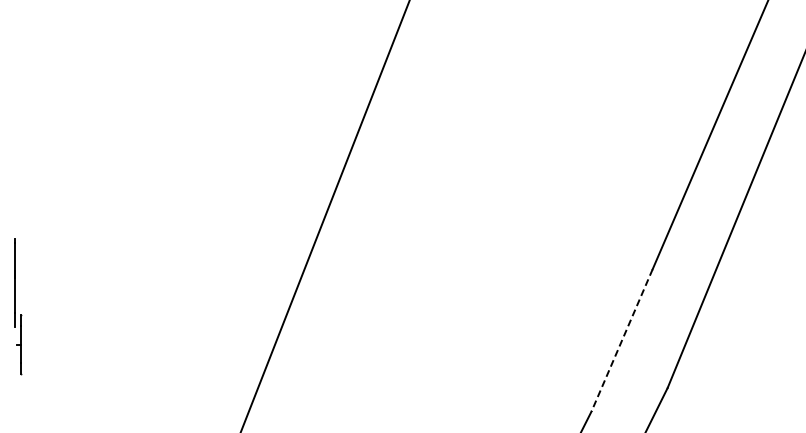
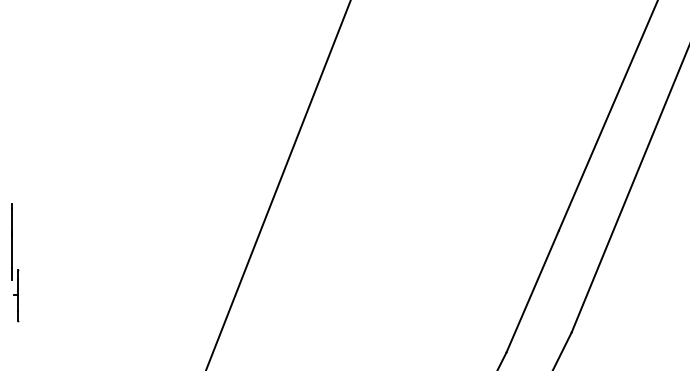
line: (621, 340) -> (532, 291), dashed -> solid

